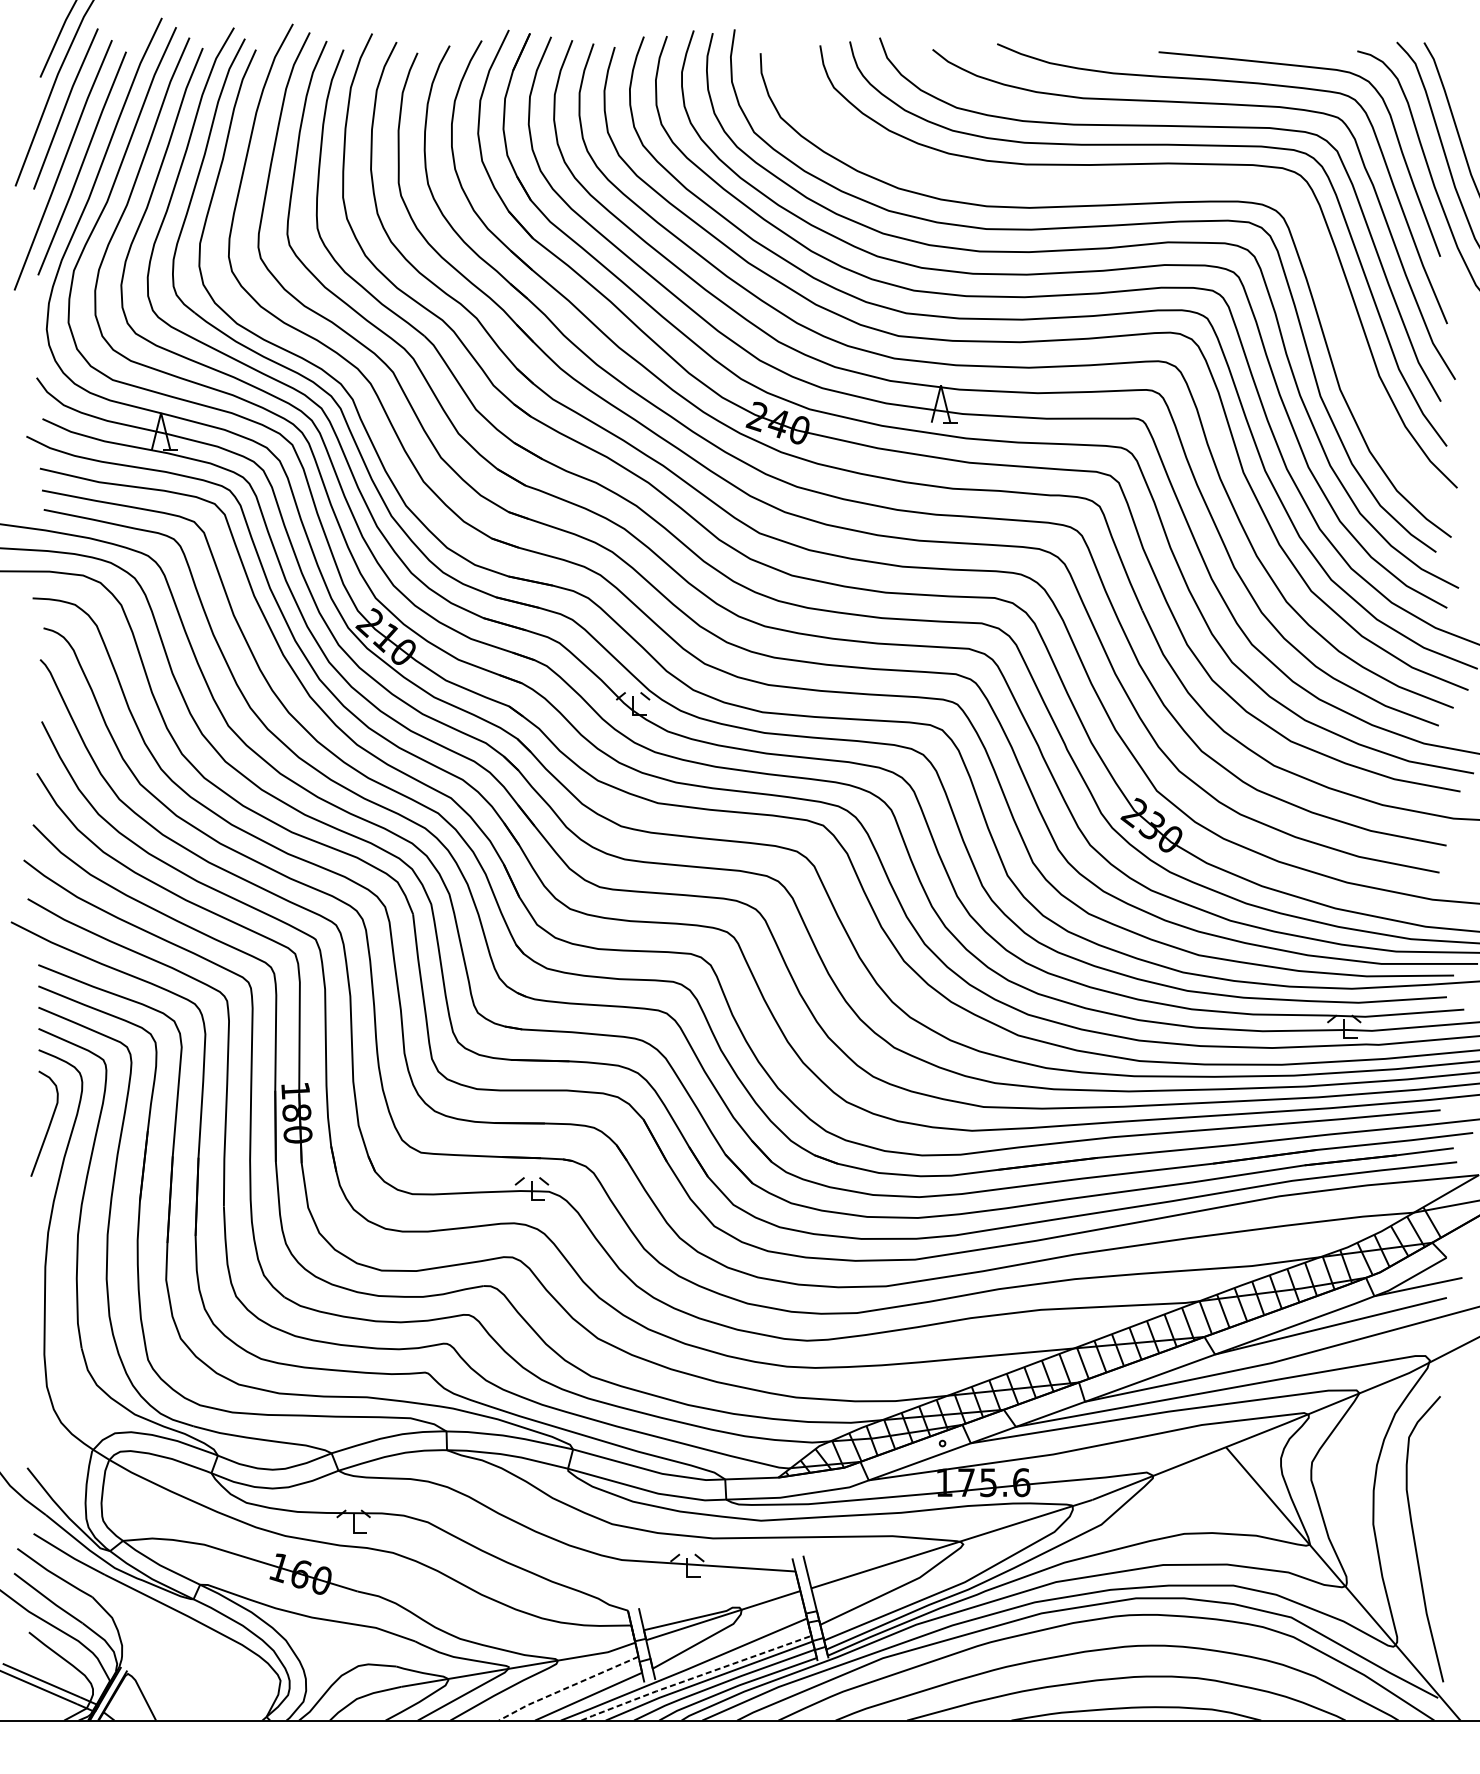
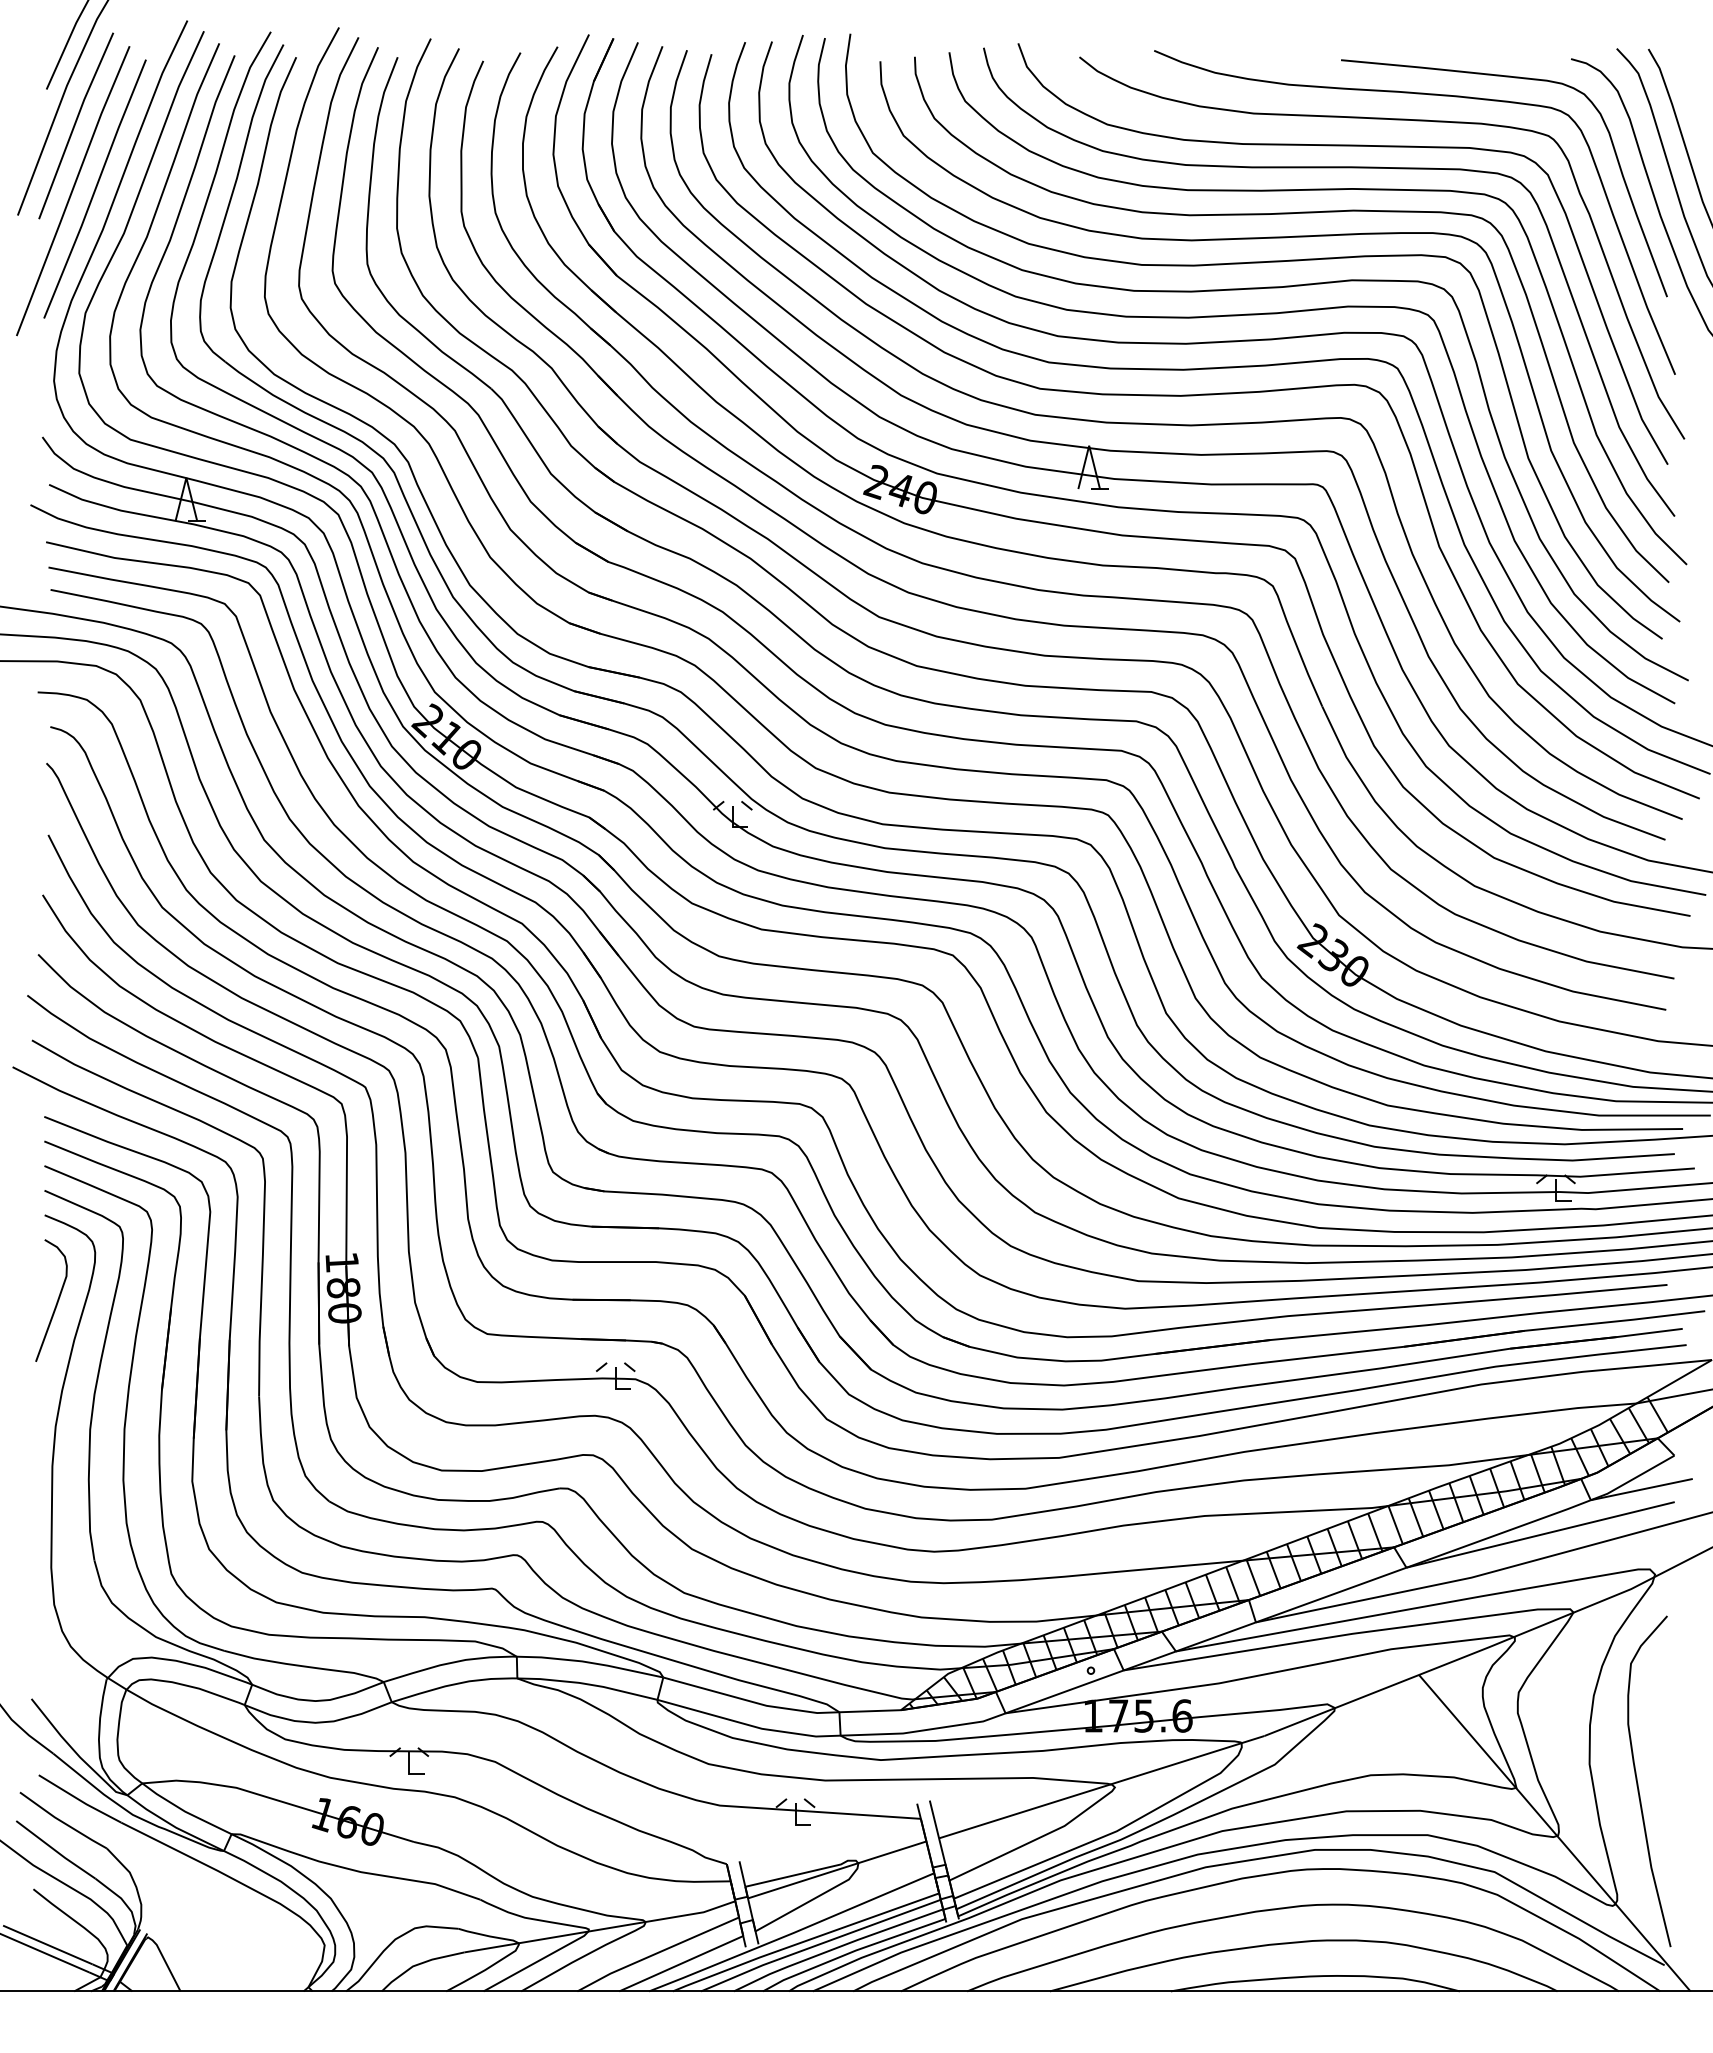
curve: (1115, 185) -> (1291, 214), added
line: (695, 1677) -> (804, 1941), dashed -> solid
line: (568, 1687) -> (657, 1953), dashed -> solid

